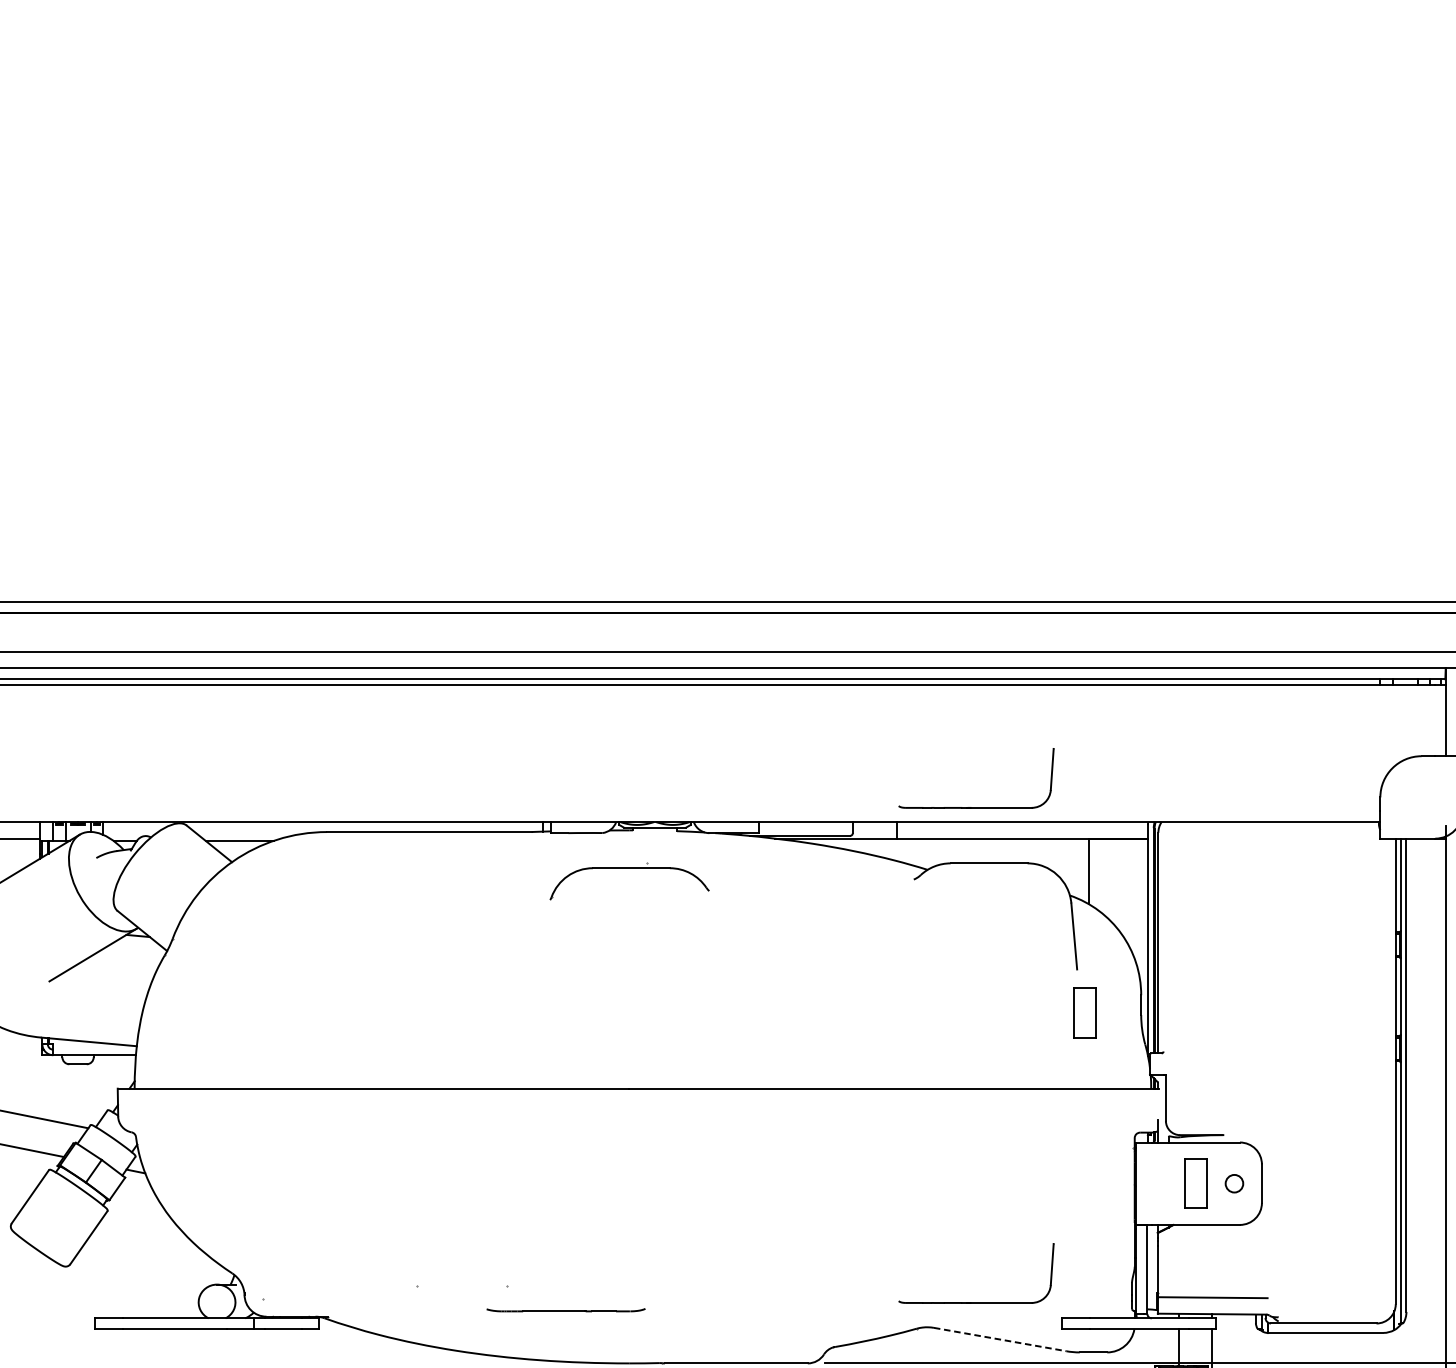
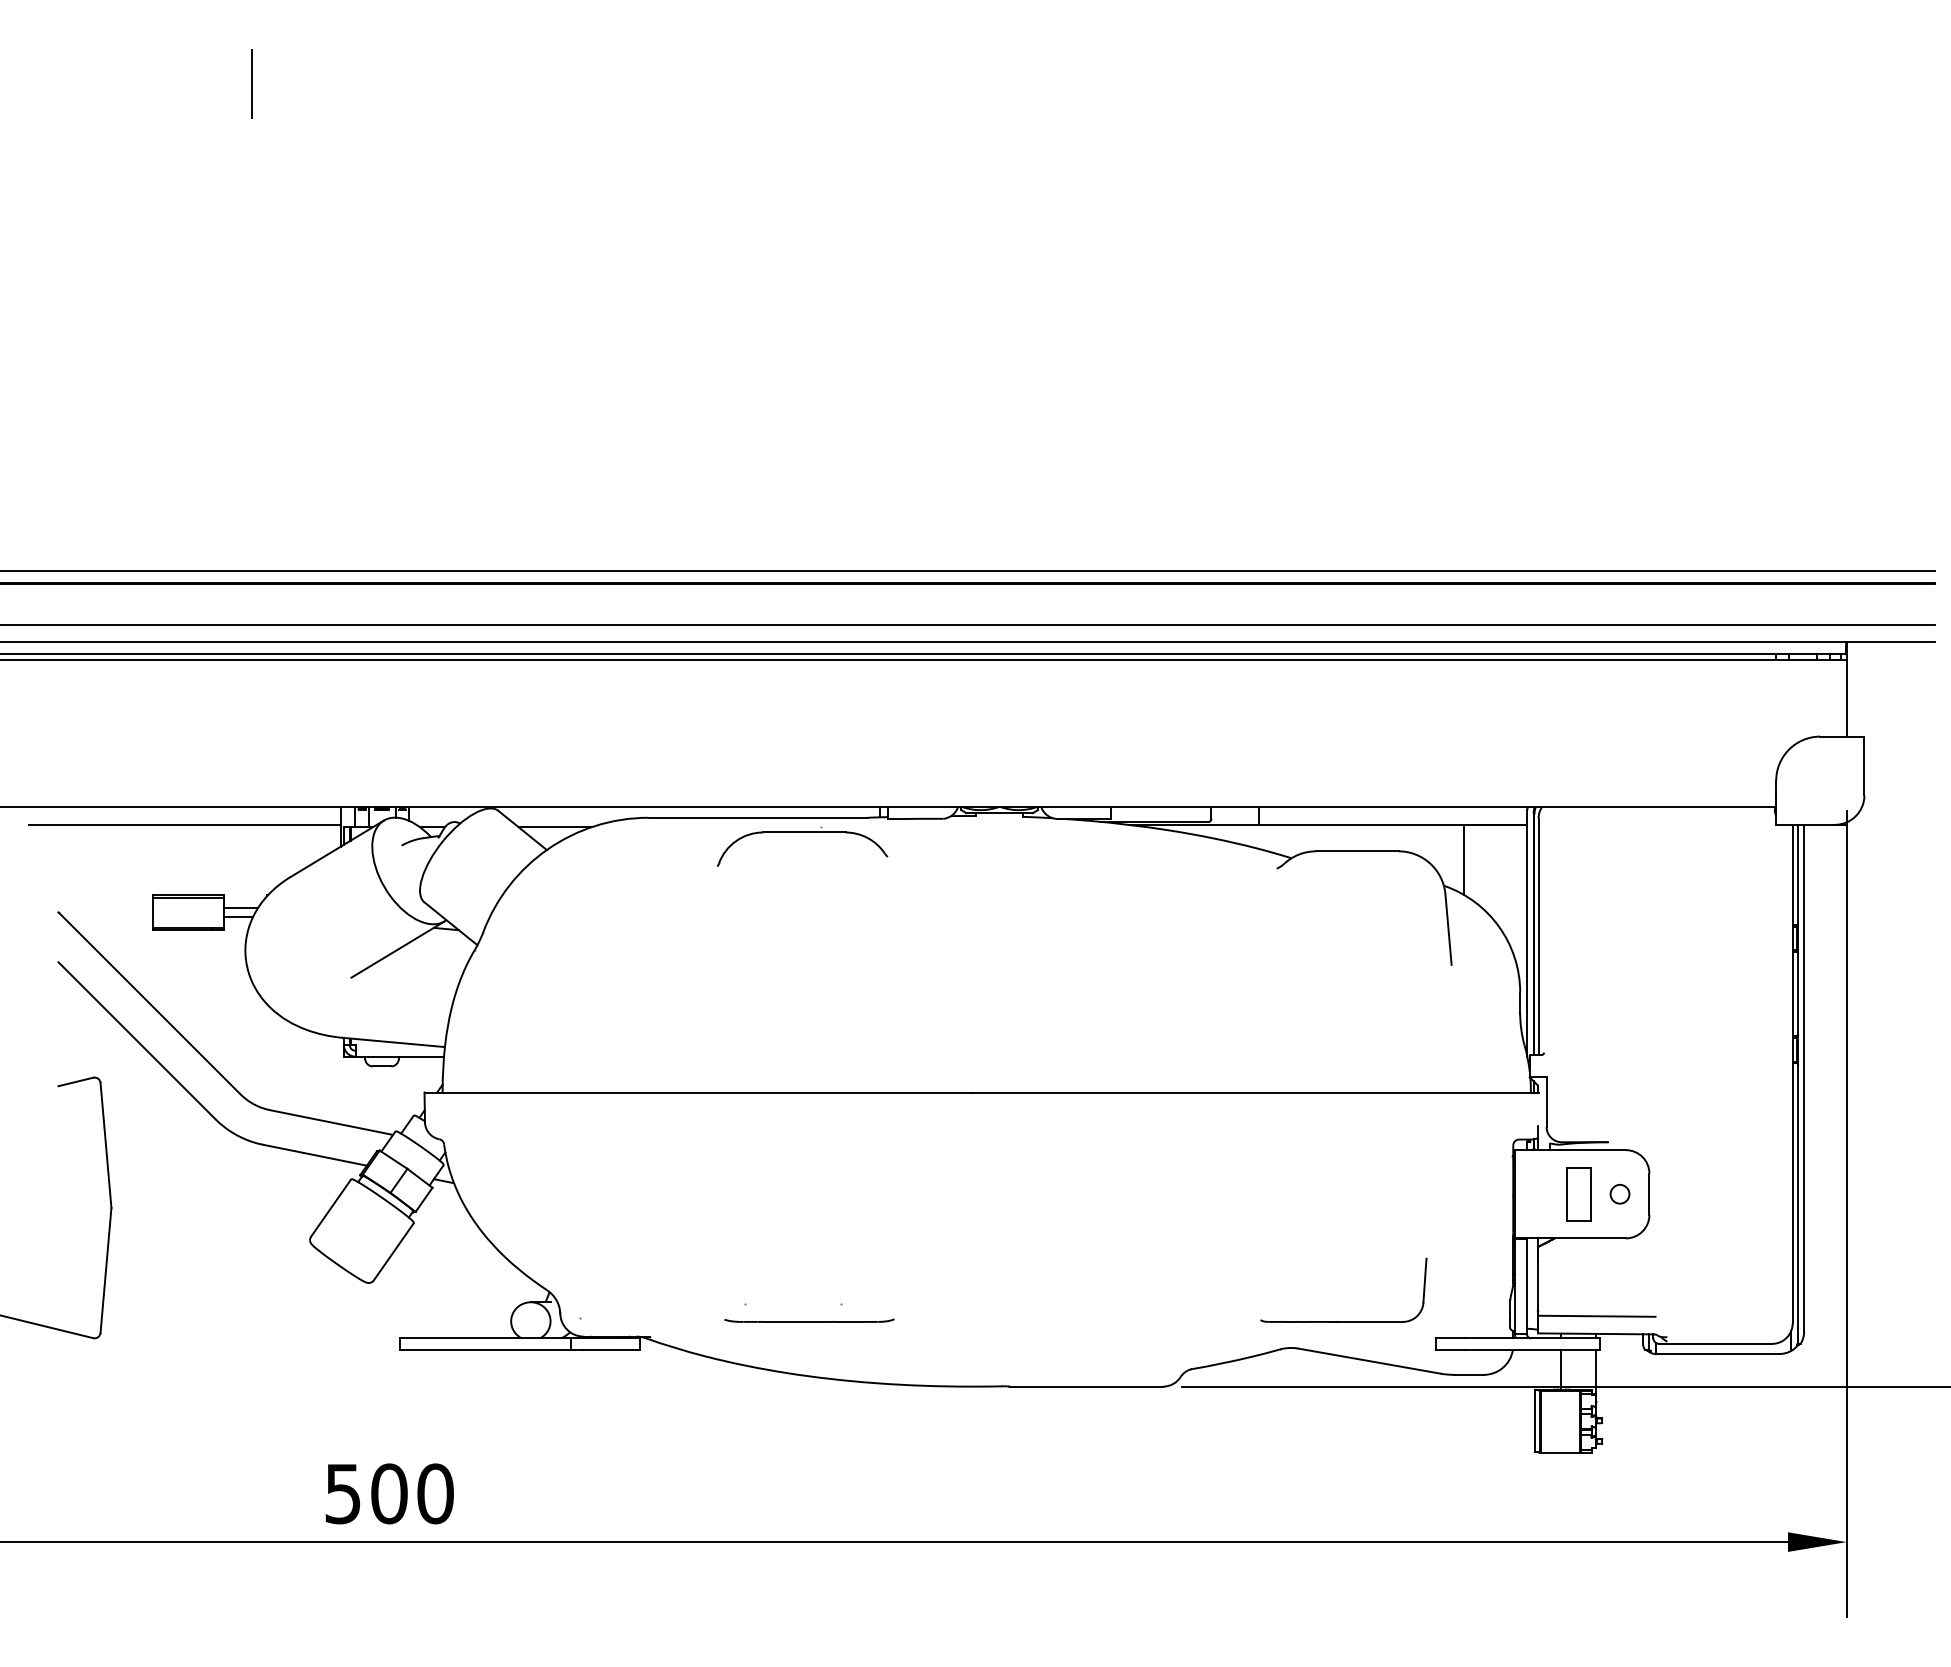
part: (976, 807) -> (1343, 791), removed
part: (629, 868) -> (802, 832), moved
part: (1084, 1012) -> (1459, 1011), removed
part: (566, 1310) -> (809, 1320), moved
line: (1000, 1339) -> (1369, 1361), dashed -> solid

